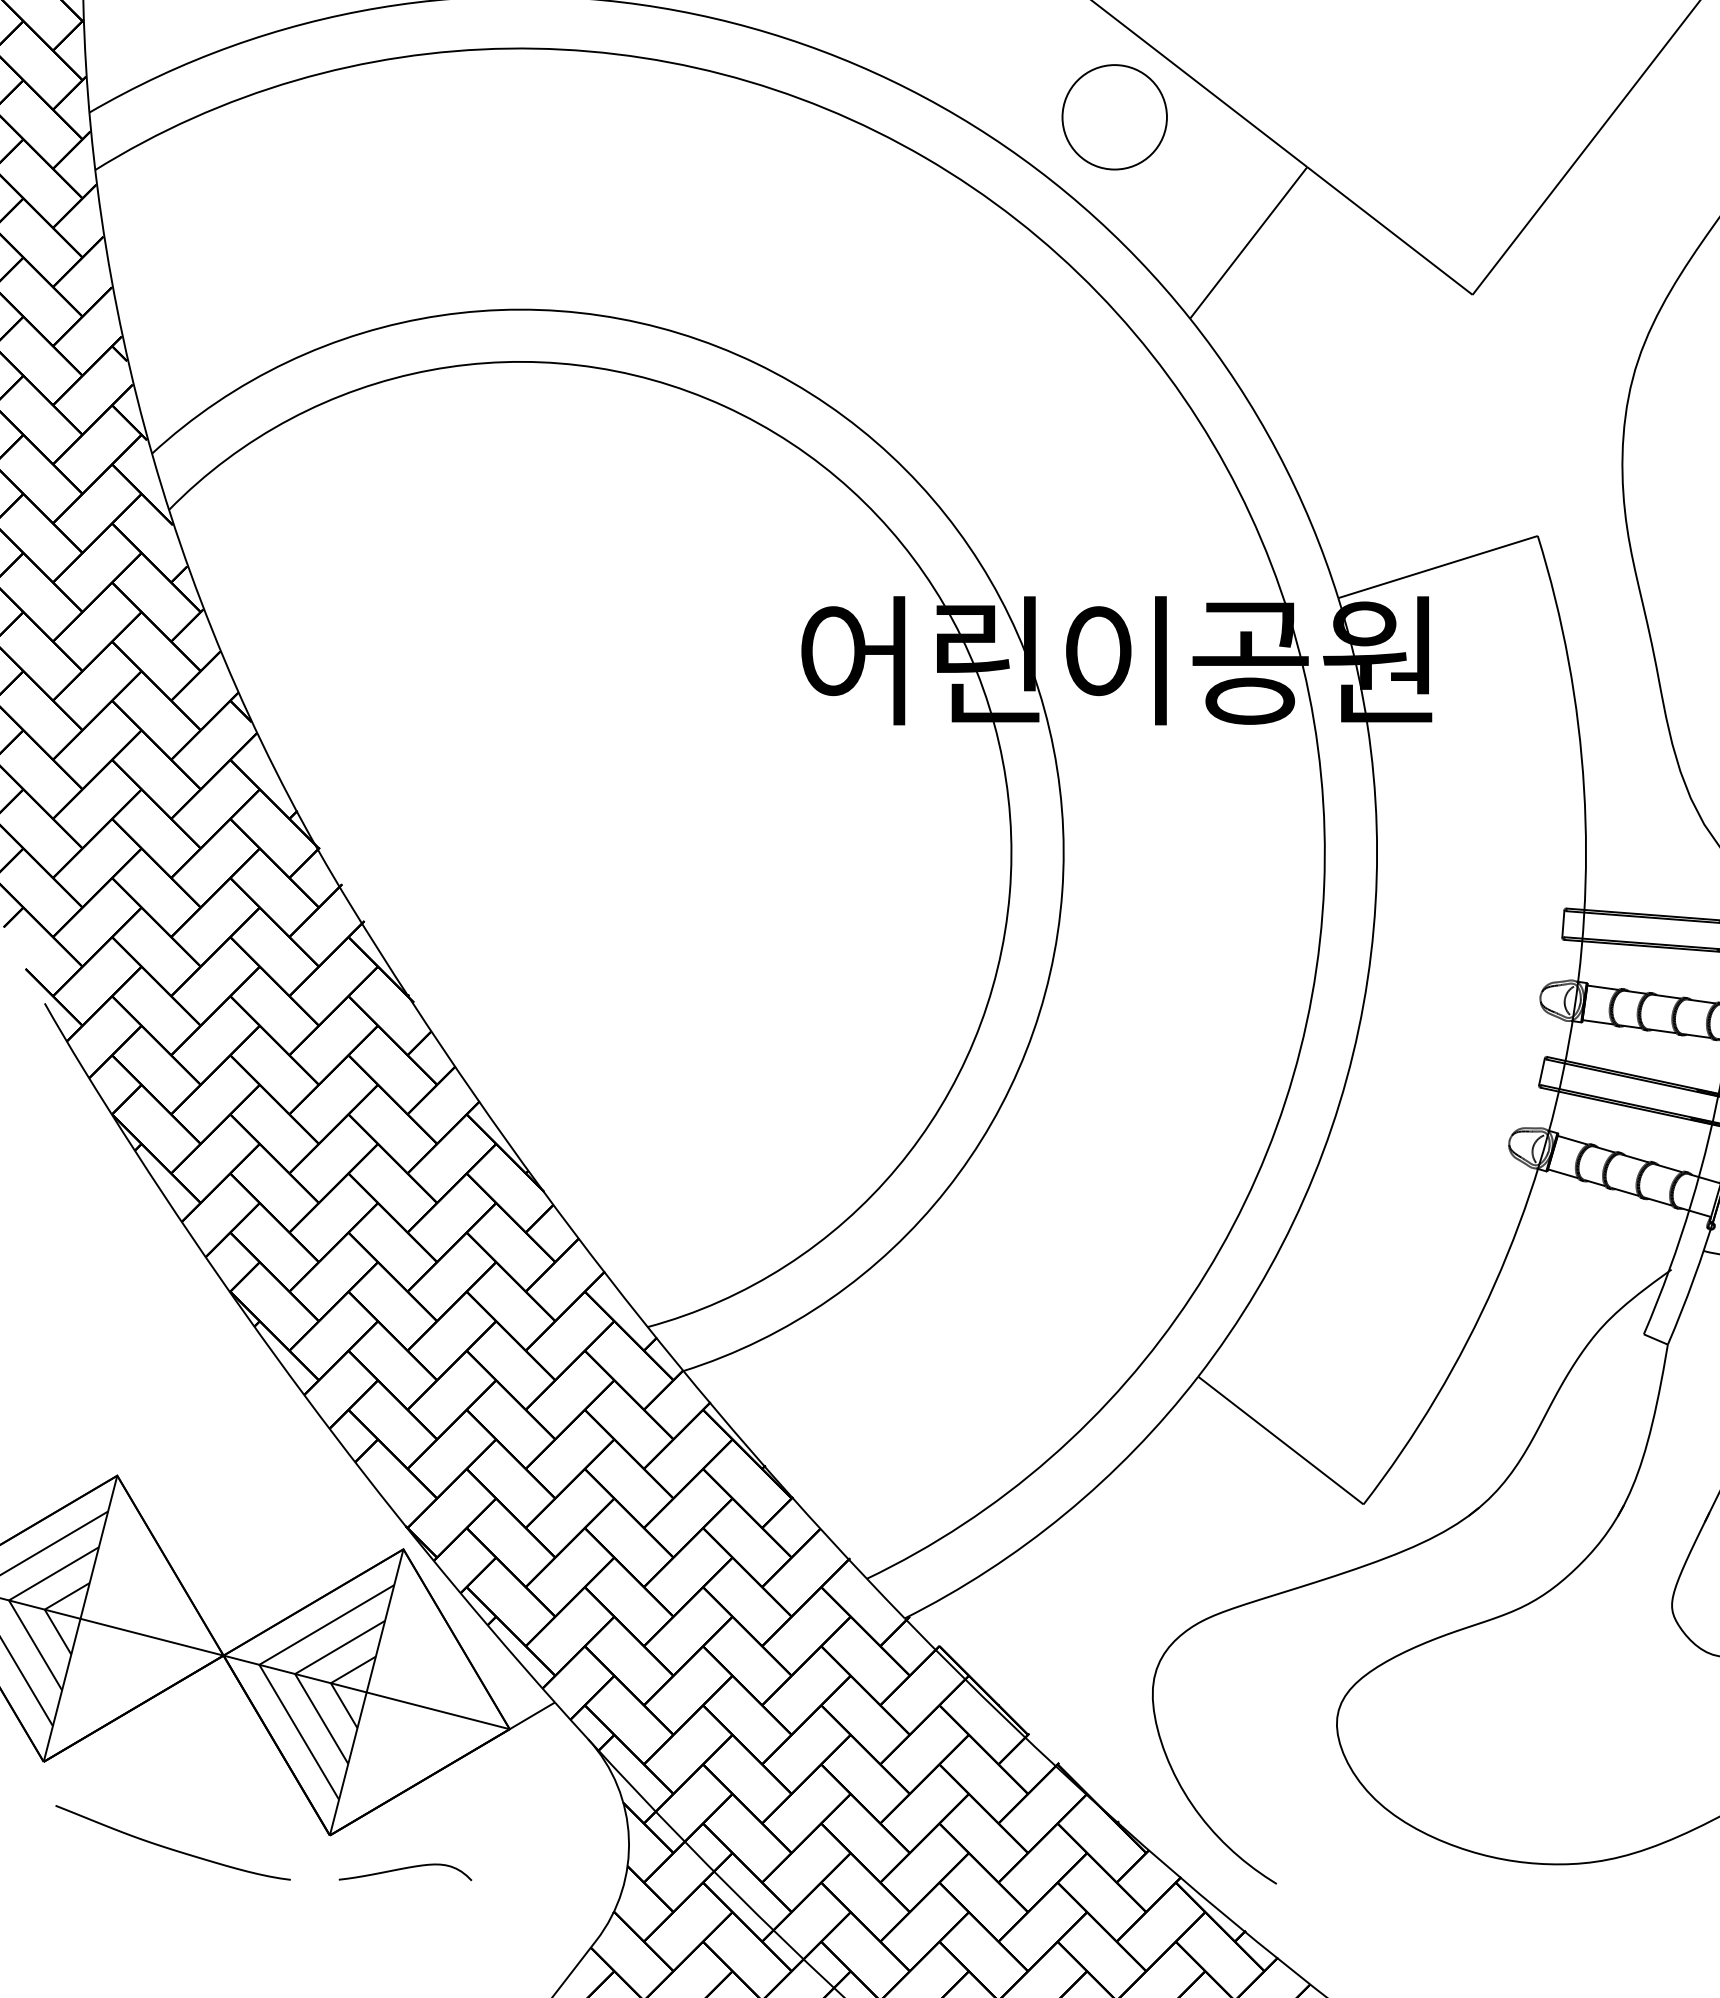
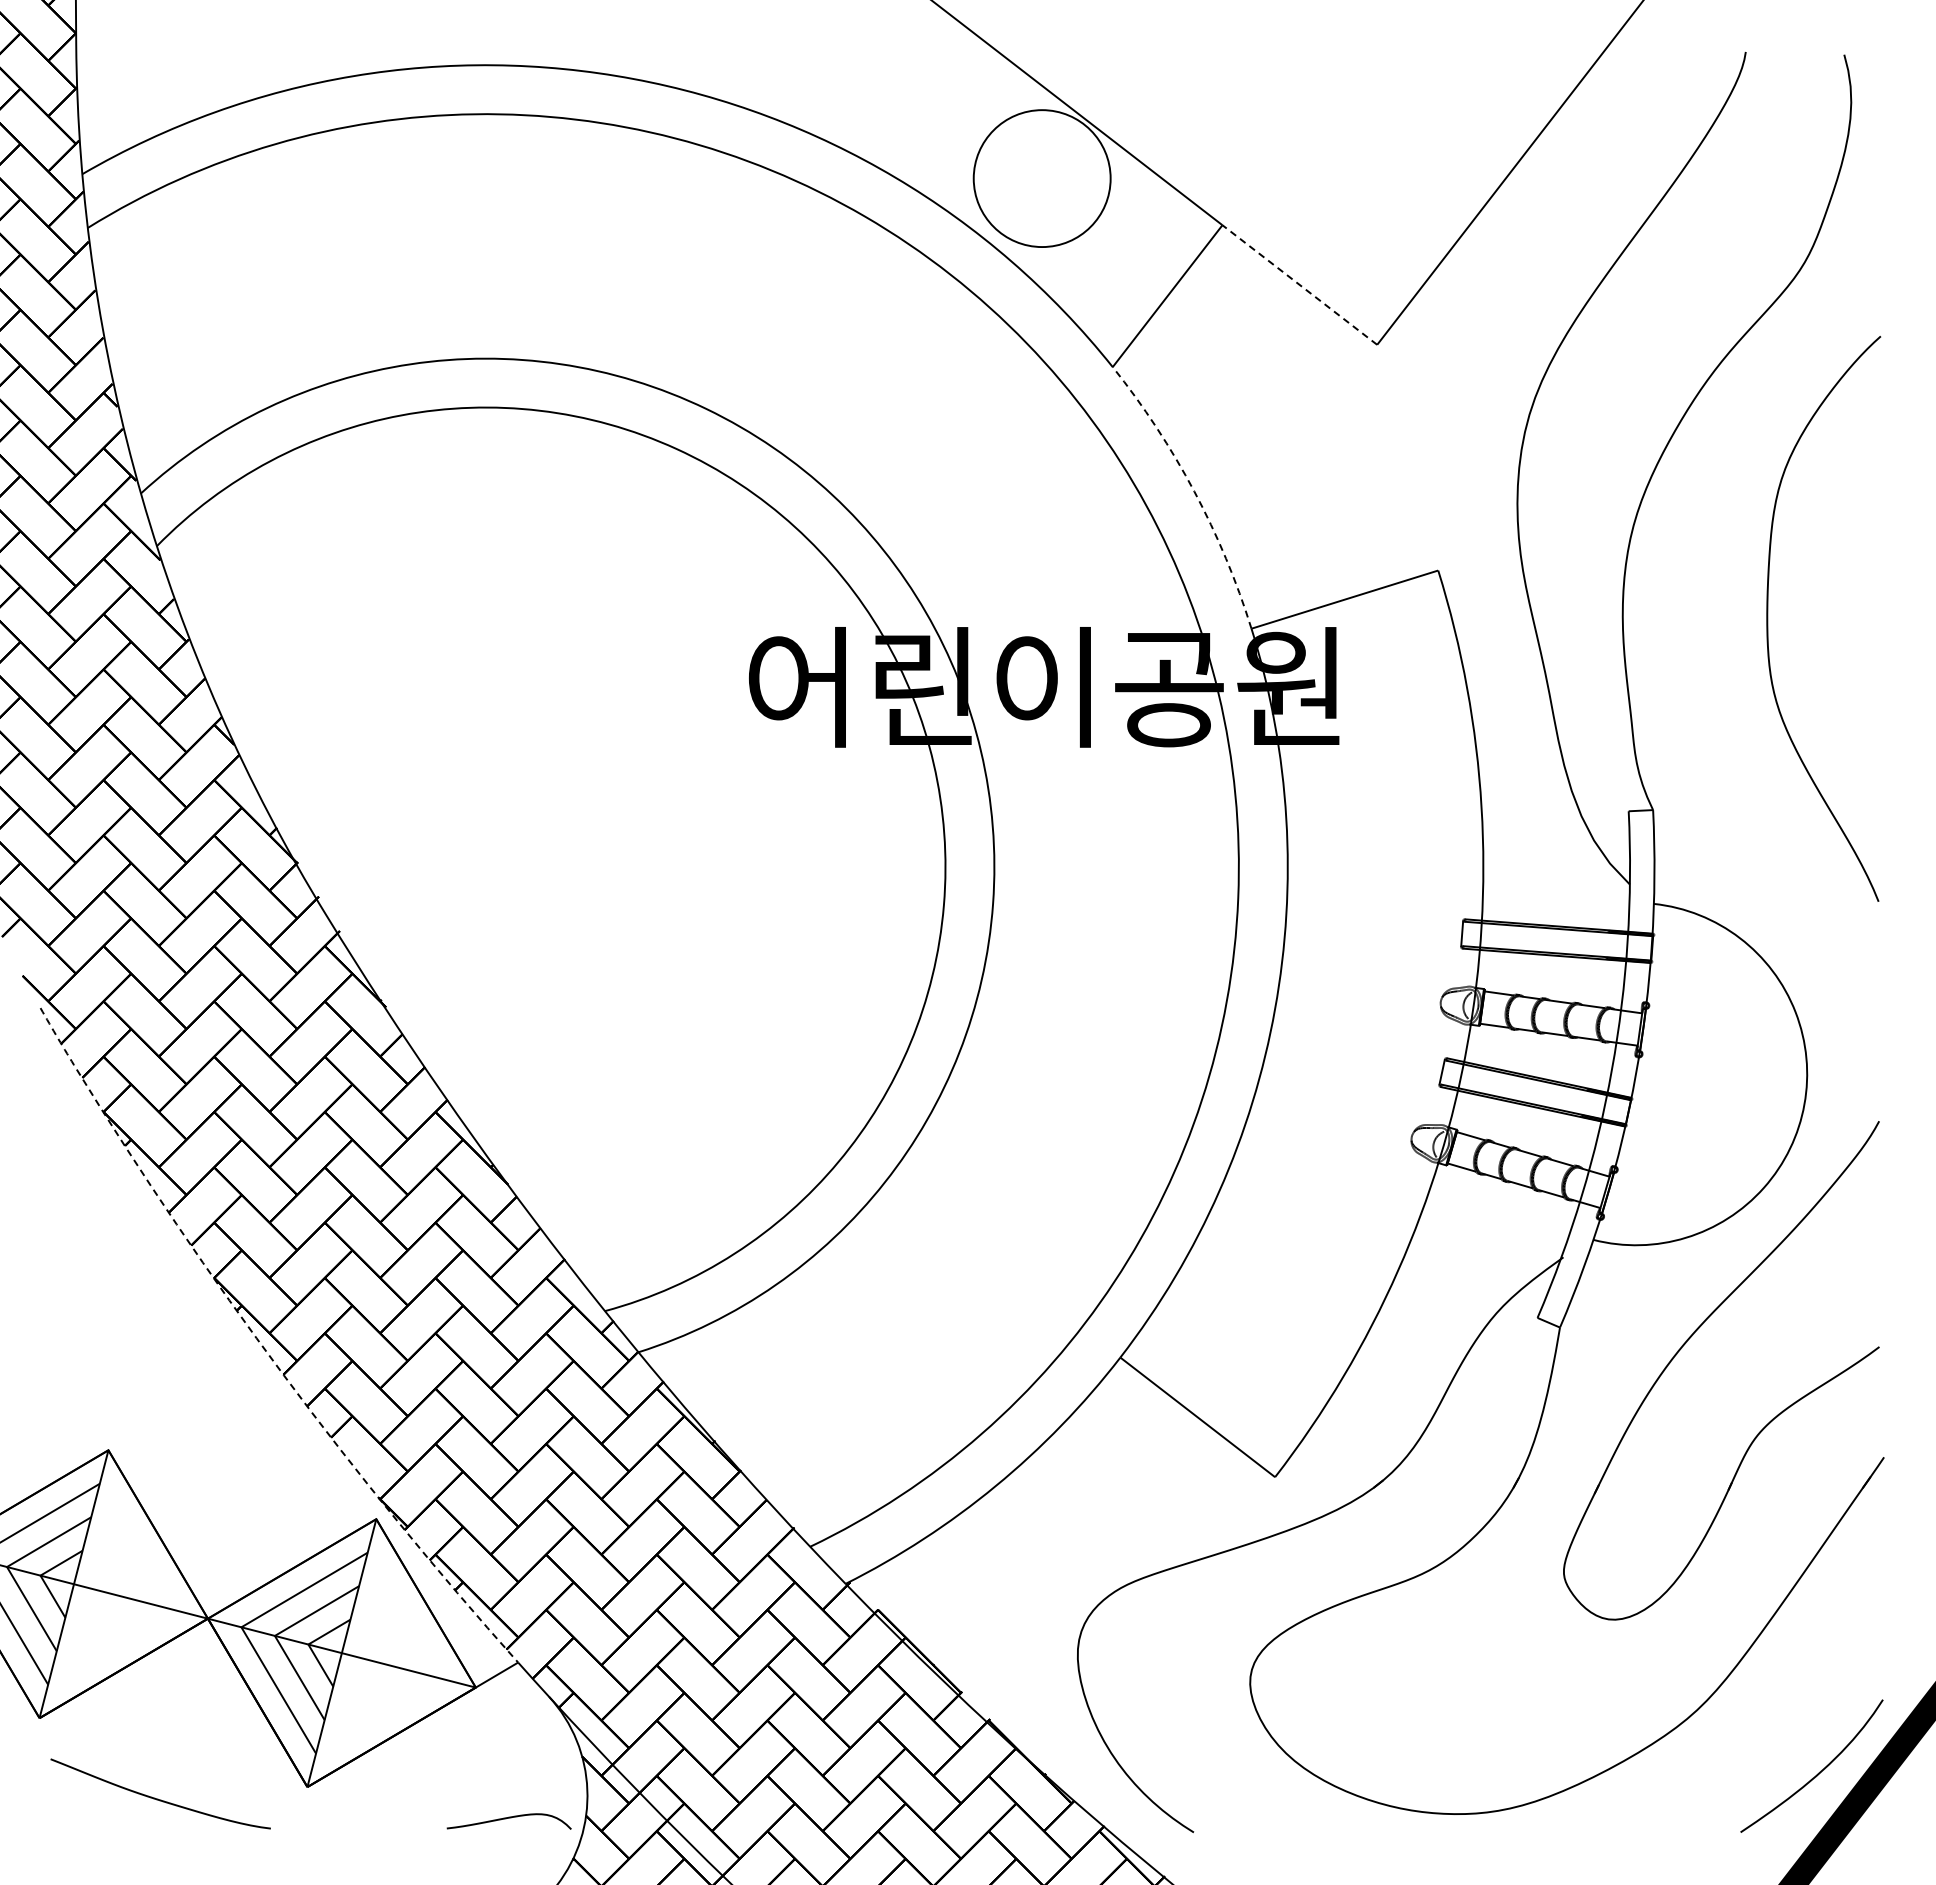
circle: (1115, 117) -> (1042, 178), size x1.4
line: (1389, 231) -> (1299, 285), solid -> dashed
line: (1277, 451) -> (1194, 491), solid -> dashed
line: (281, 1364) -> (262, 1346), solid -> dashed
curve: (402, 1870) -> (506, 1819), moved

